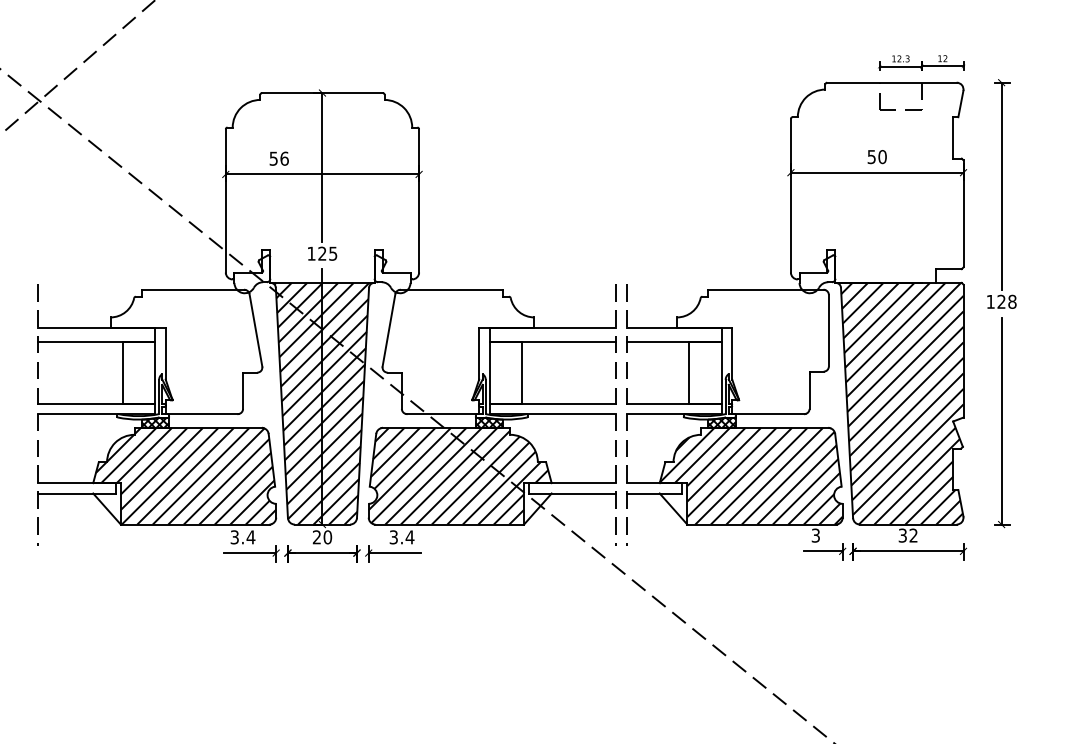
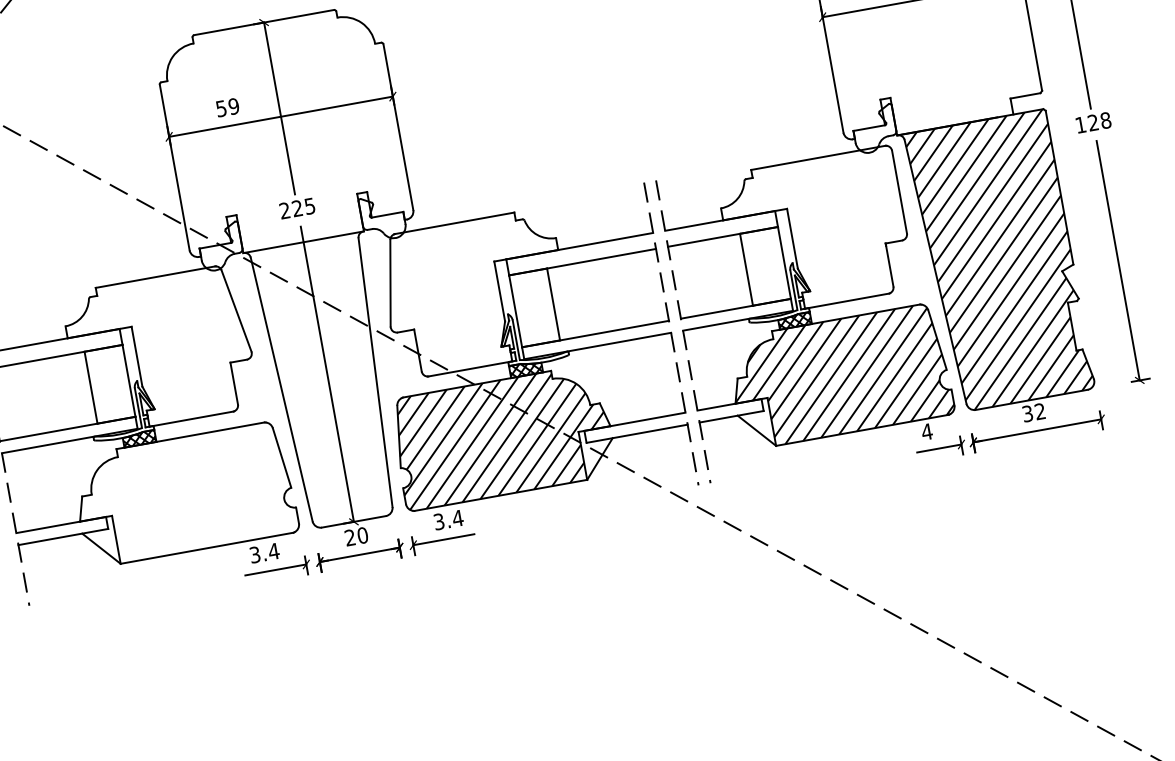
text: (284, 158) -> (233, 106), 56 -> 59
text: (311, 253) -> (284, 210), 125 -> 225
hatch: (321, 403) -> (327, 381), removed
hatch: (185, 475) -> (185, 493), removed
text: (815, 535) -> (926, 431), 3 -> 4

